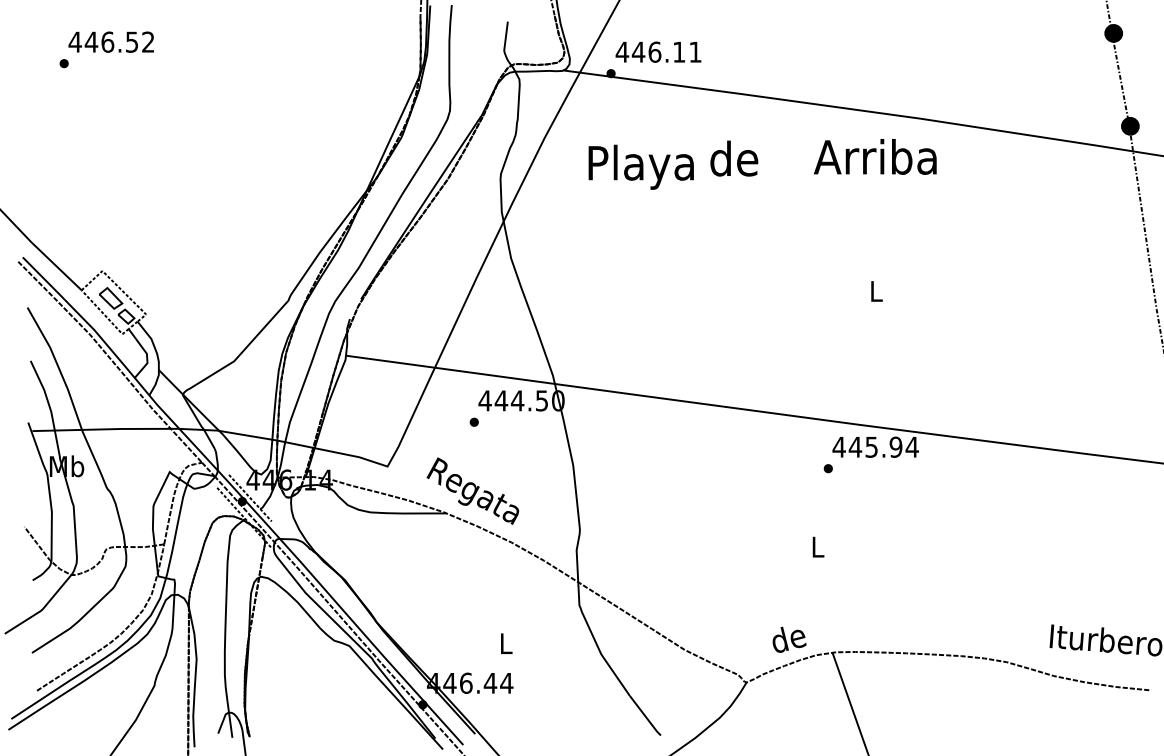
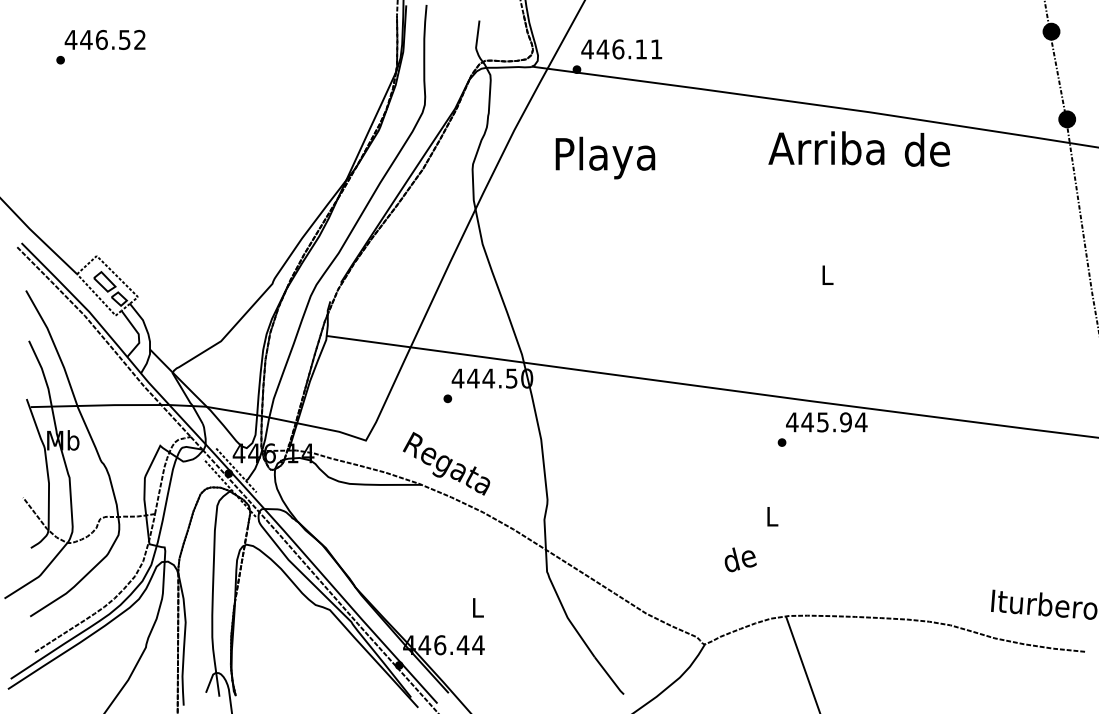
text: (734, 158) -> (927, 149), moved
text: (789, 639) -> (740, 559), moved

